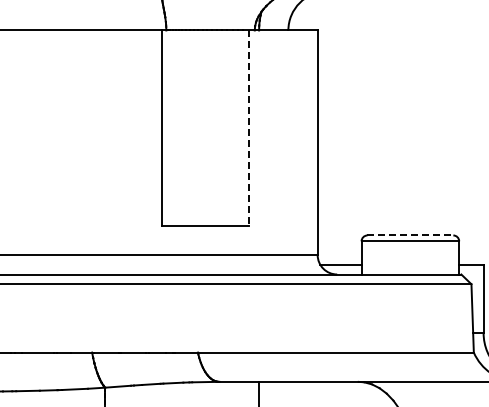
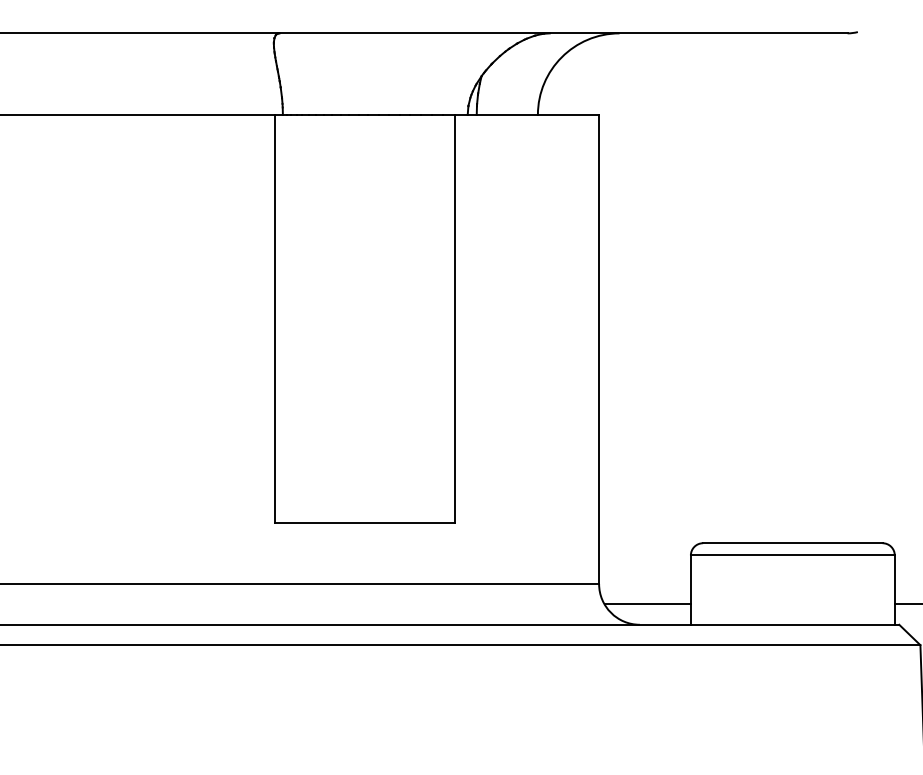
line: (248, 128) -> (454, 319), dashed -> solid
line: (410, 235) -> (793, 543), dashed -> solid

